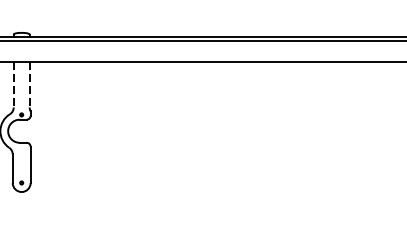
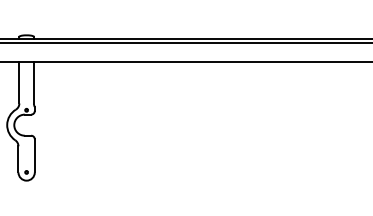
line: (13, 84) -> (19, 82), dashed -> solid
line: (29, 84) -> (33, 82), dashed -> solid

